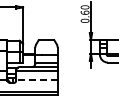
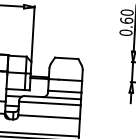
line: (37, 80) -> (49, 117), dashed -> solid

